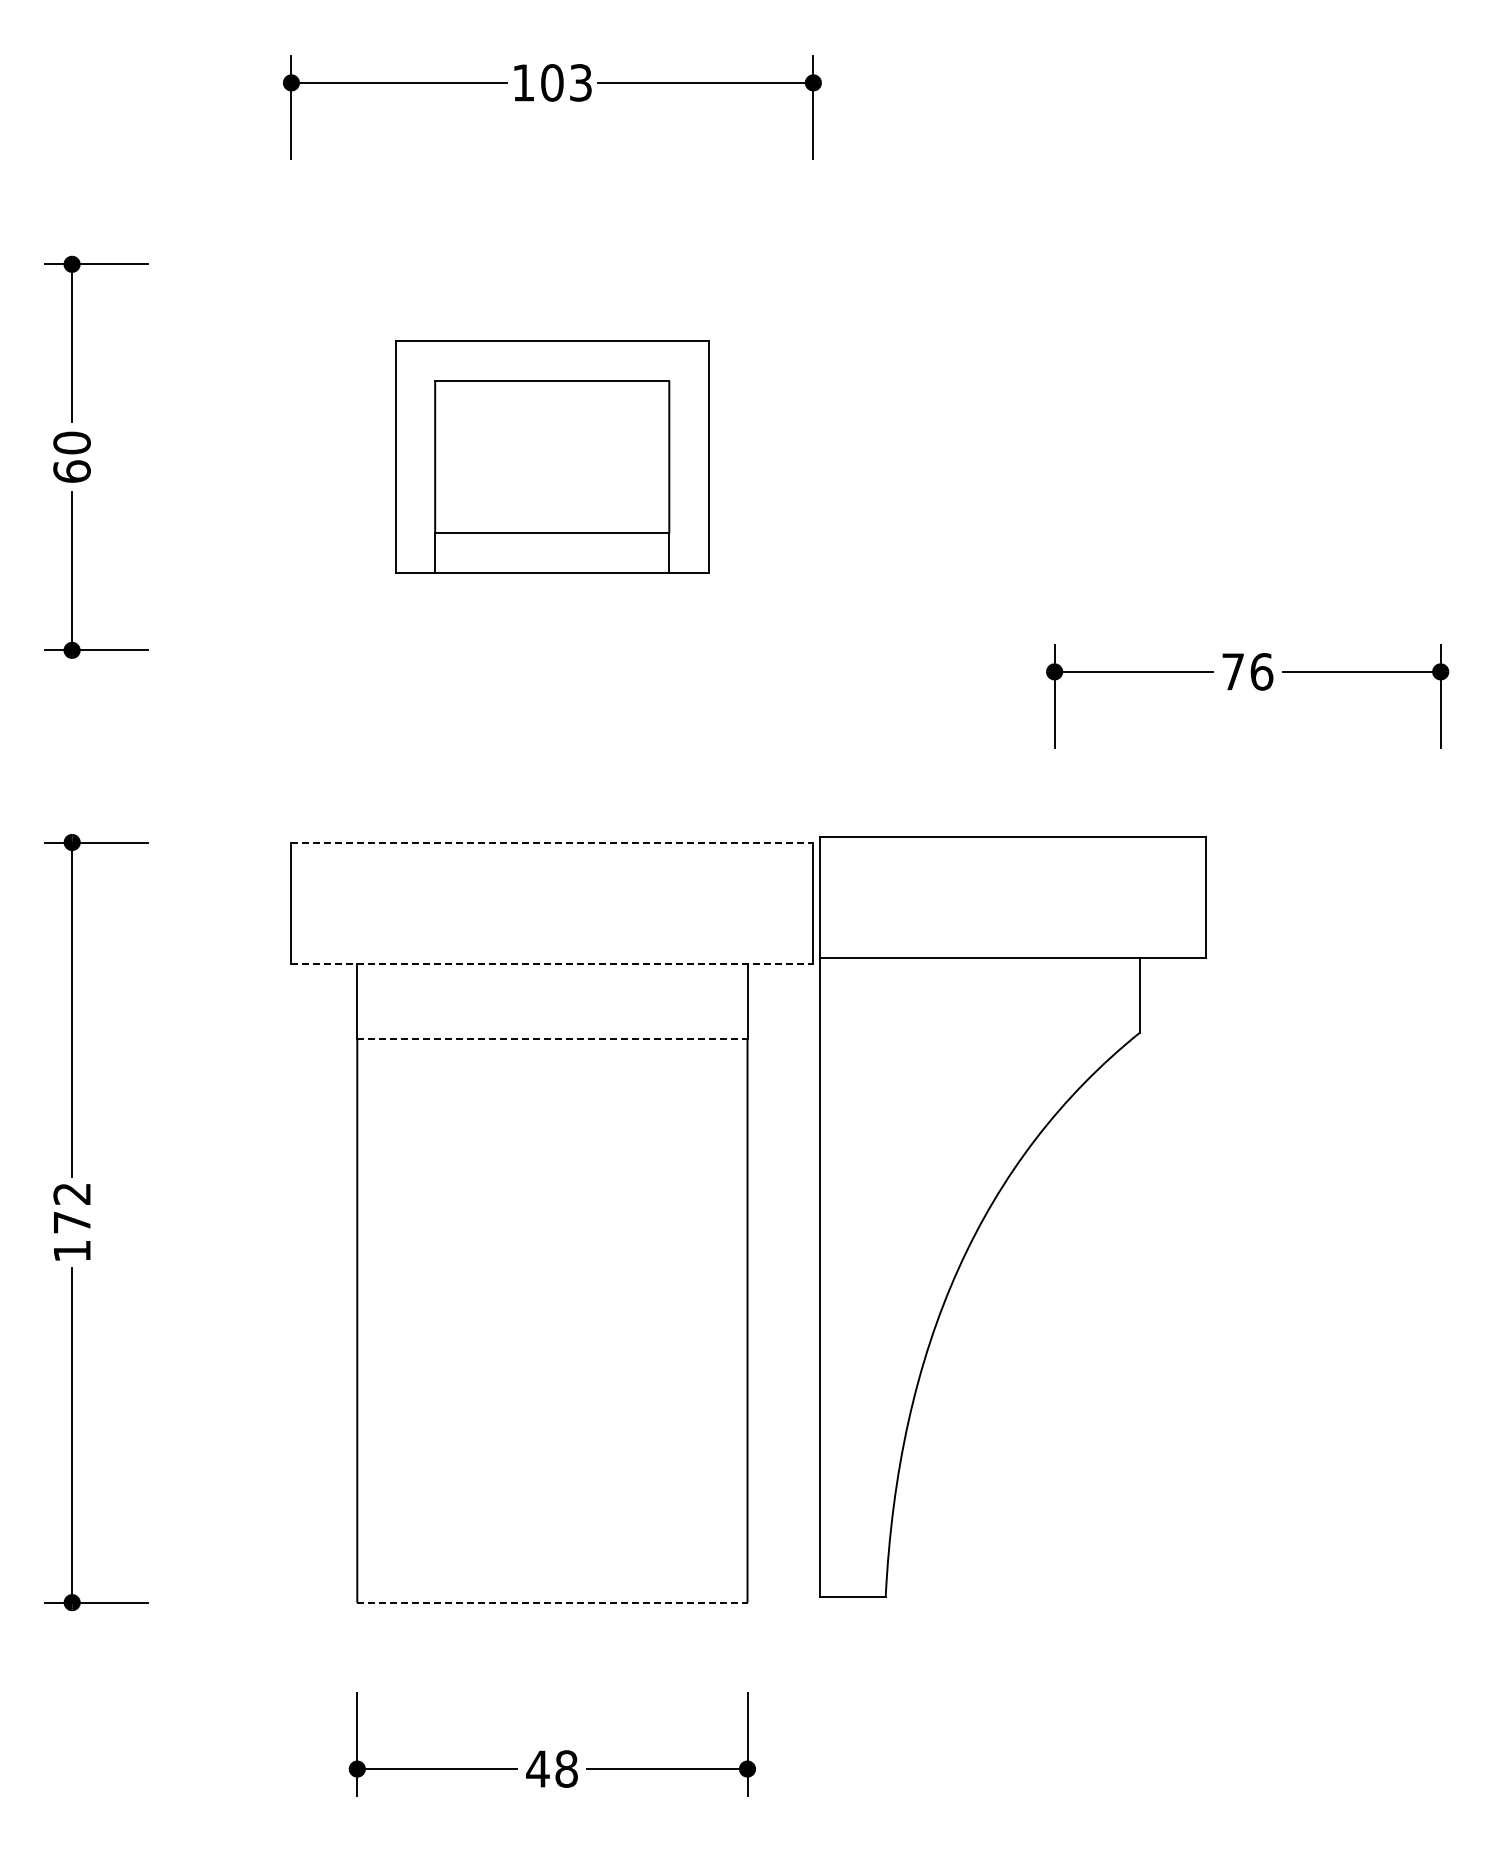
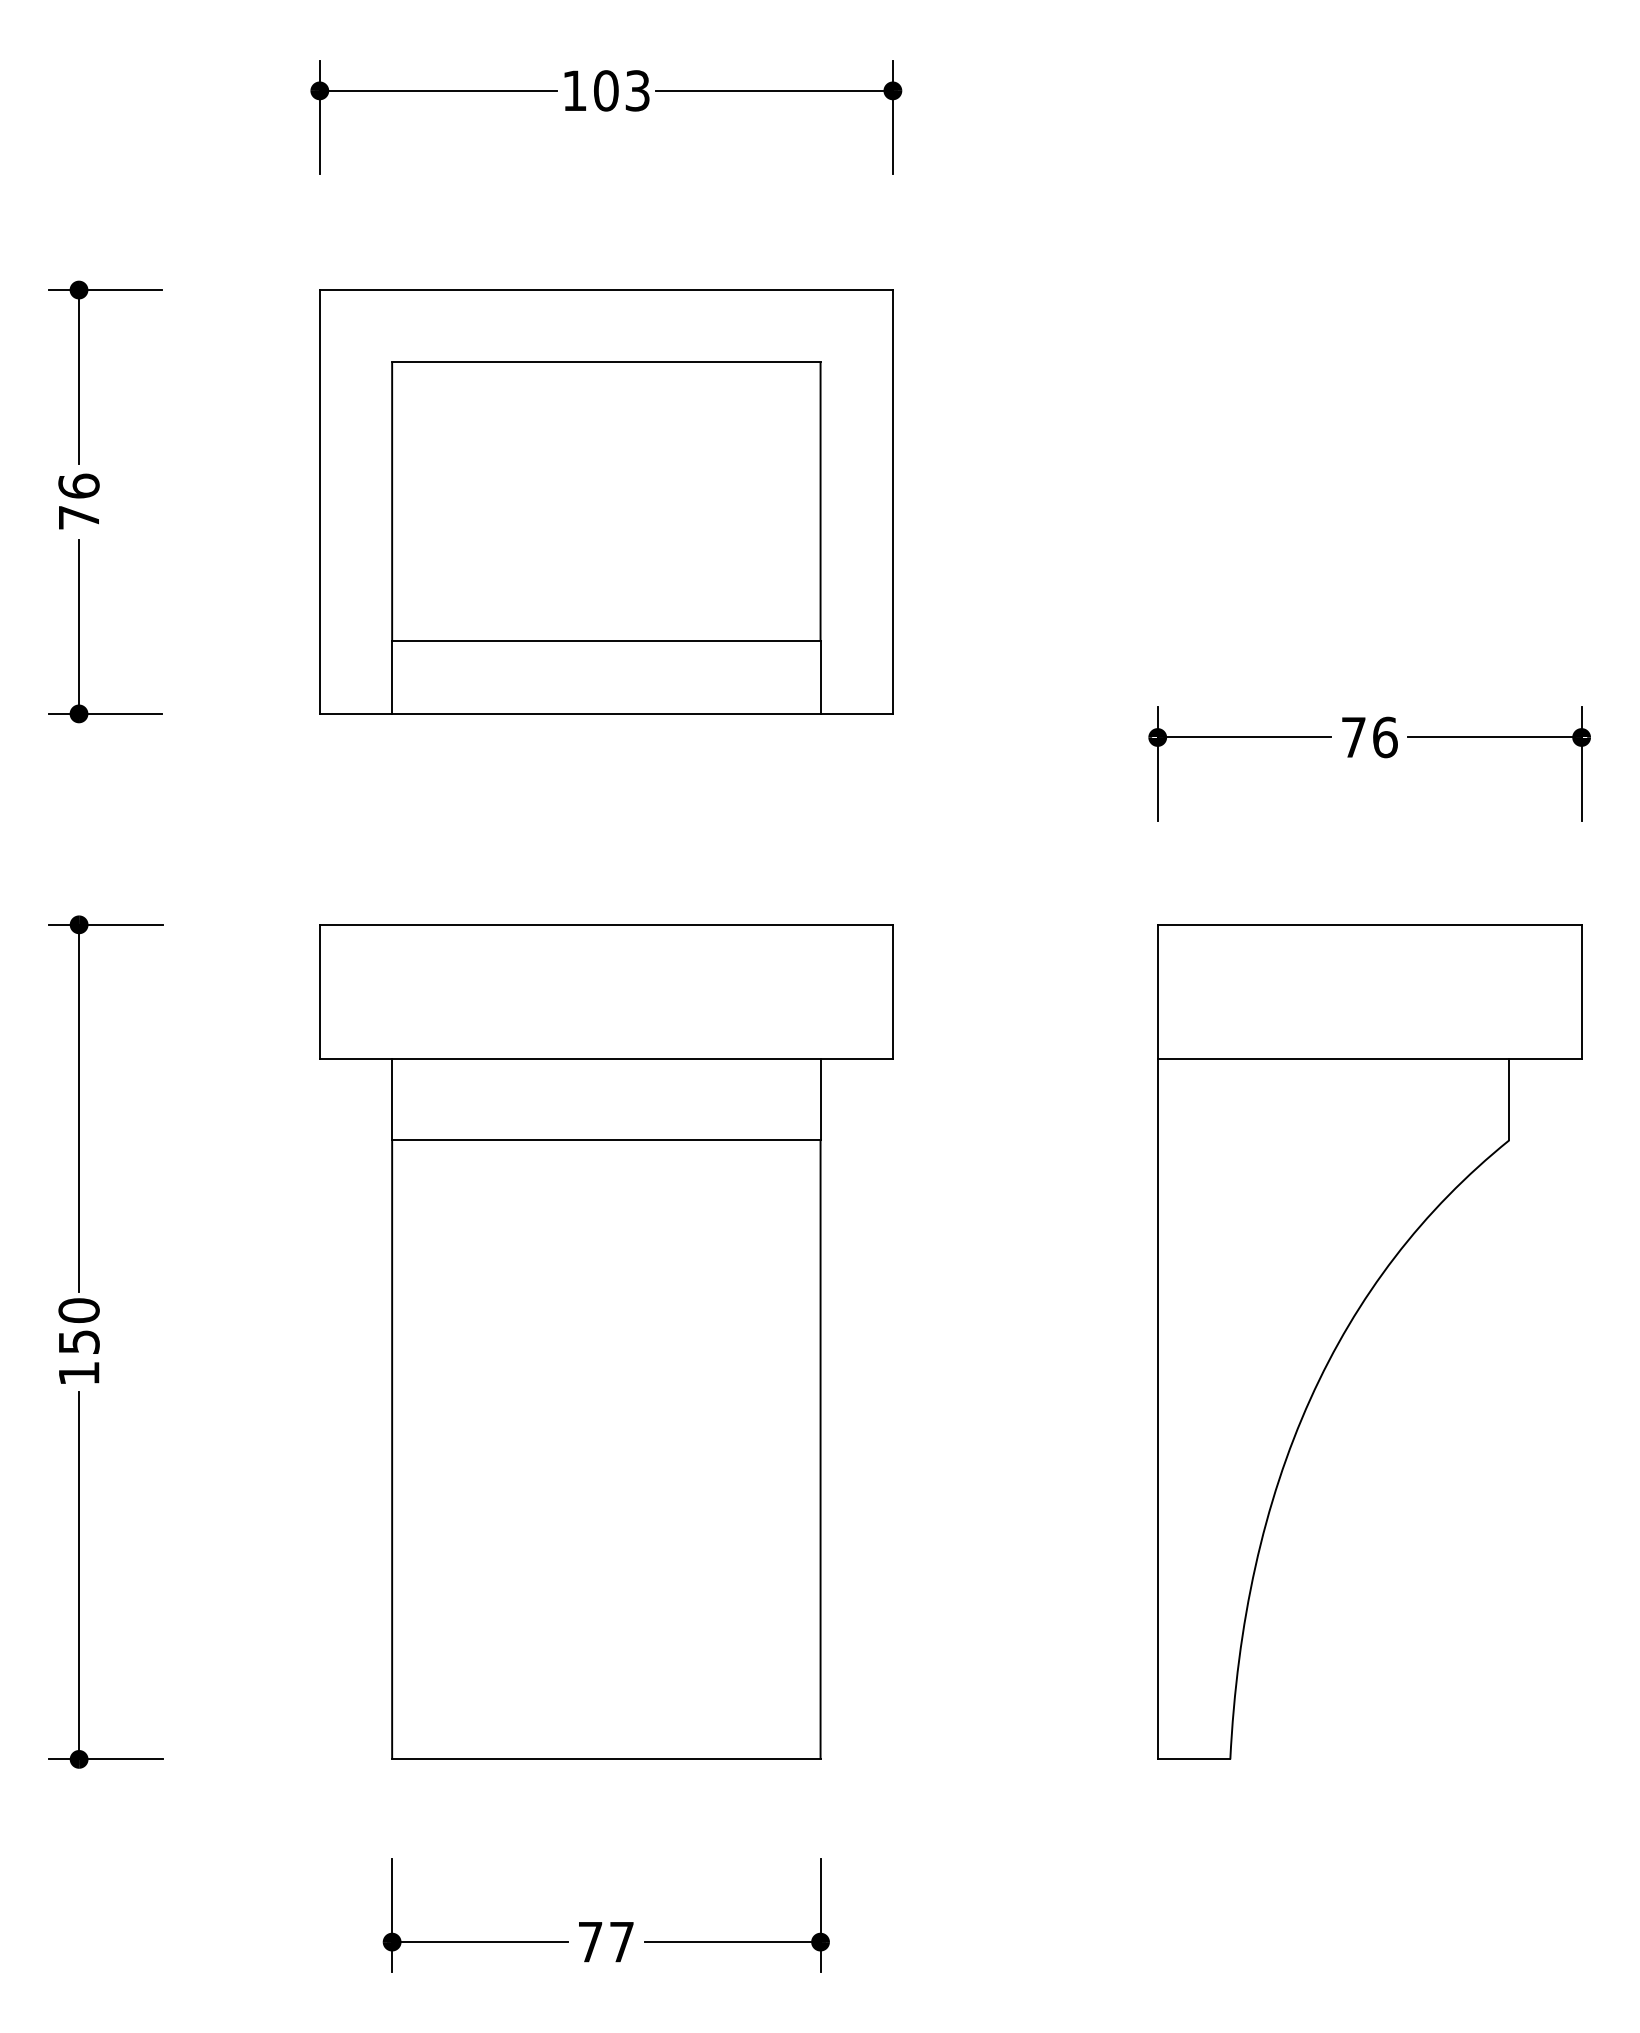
text: (71, 456) -> (78, 501), 60 -> 76
part: (551, 456) -> (605, 501), size x1.67
line: (552, 842) -> (606, 924), dashed -> solid
line: (552, 964) -> (606, 1058), dashed -> solid
line: (552, 1038) -> (606, 1140), dashed -> solid
part: (994, 1202) -> (1349, 1326), moved
text: (72, 1207) -> (79, 1325), 172 -> 150
line: (552, 1602) -> (606, 1759), dashed -> solid
text: (551, 1768) -> (605, 1941), 48 -> 77

